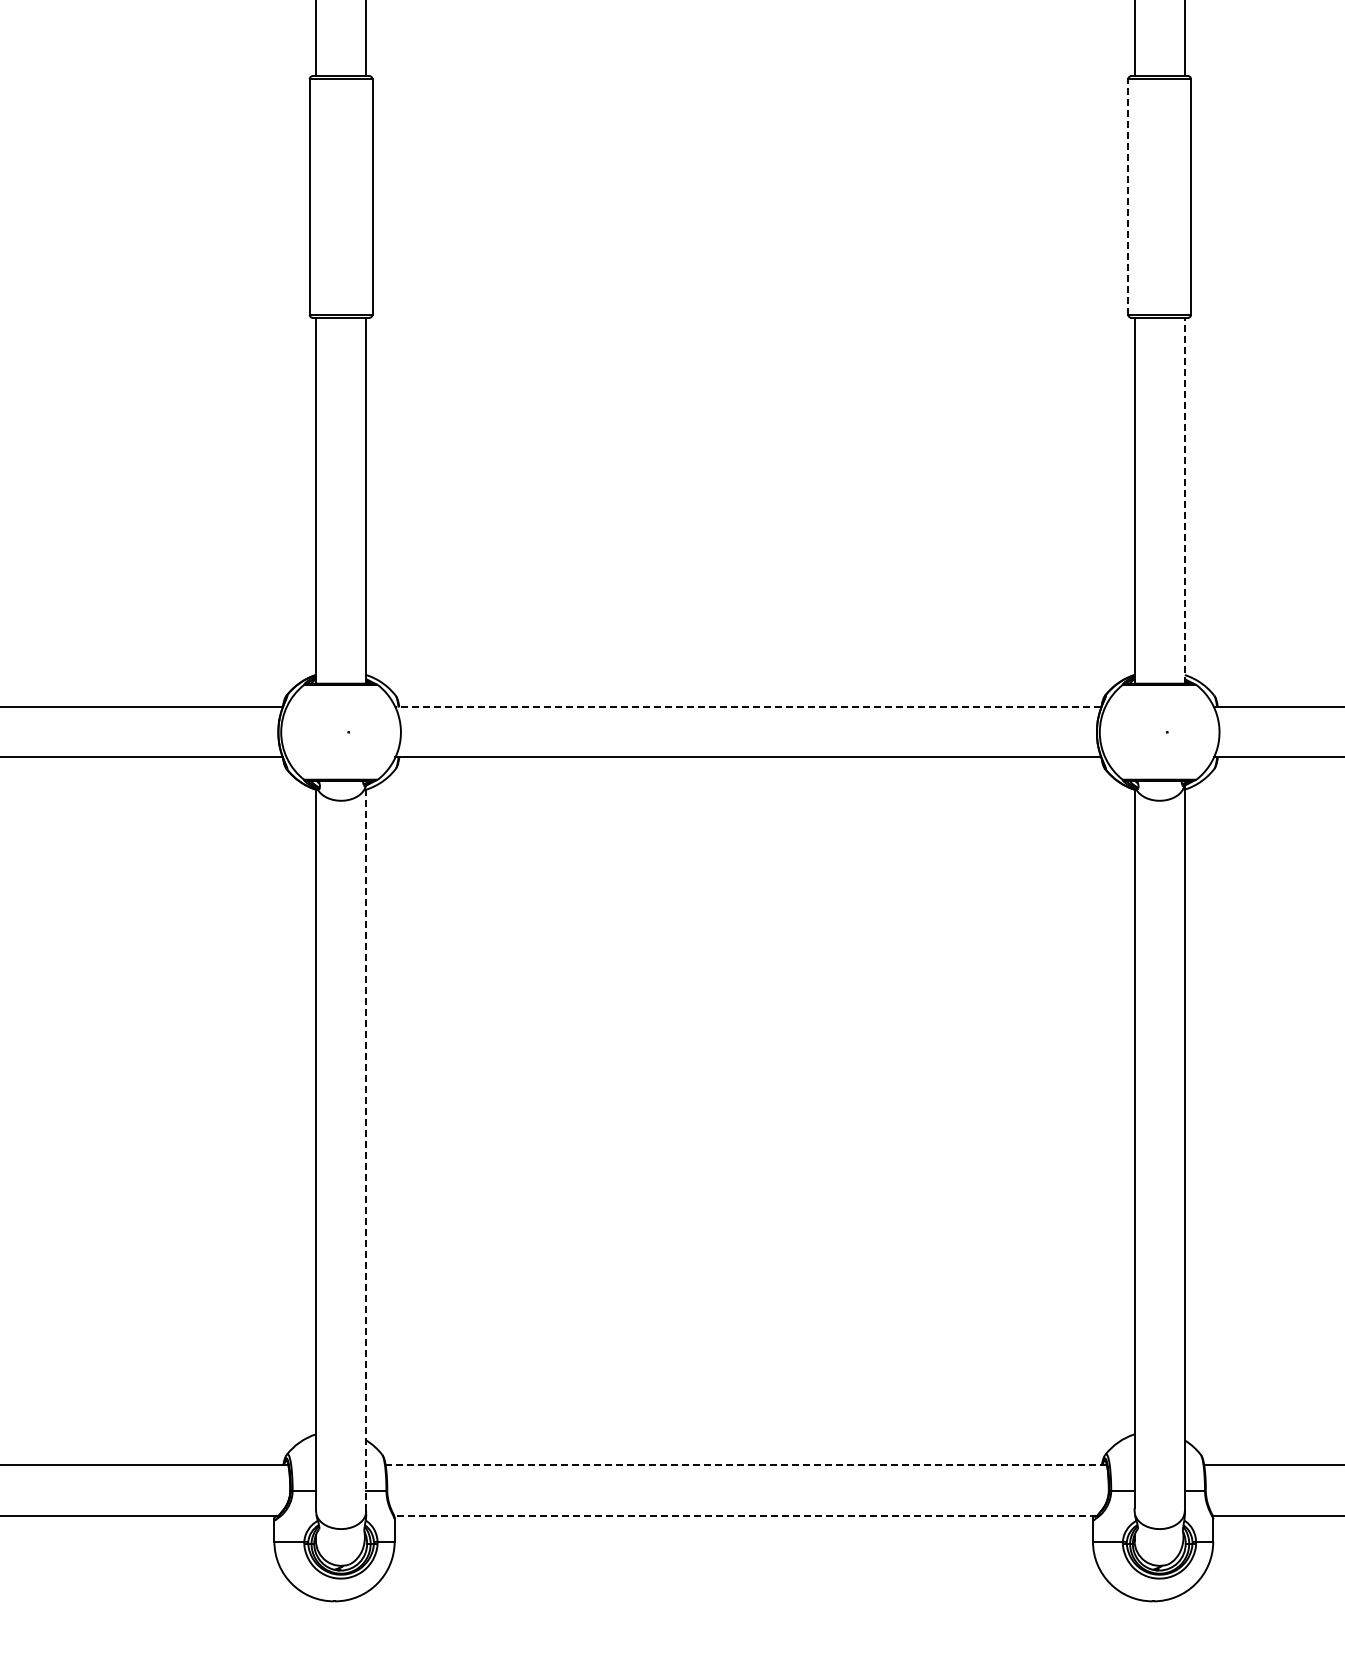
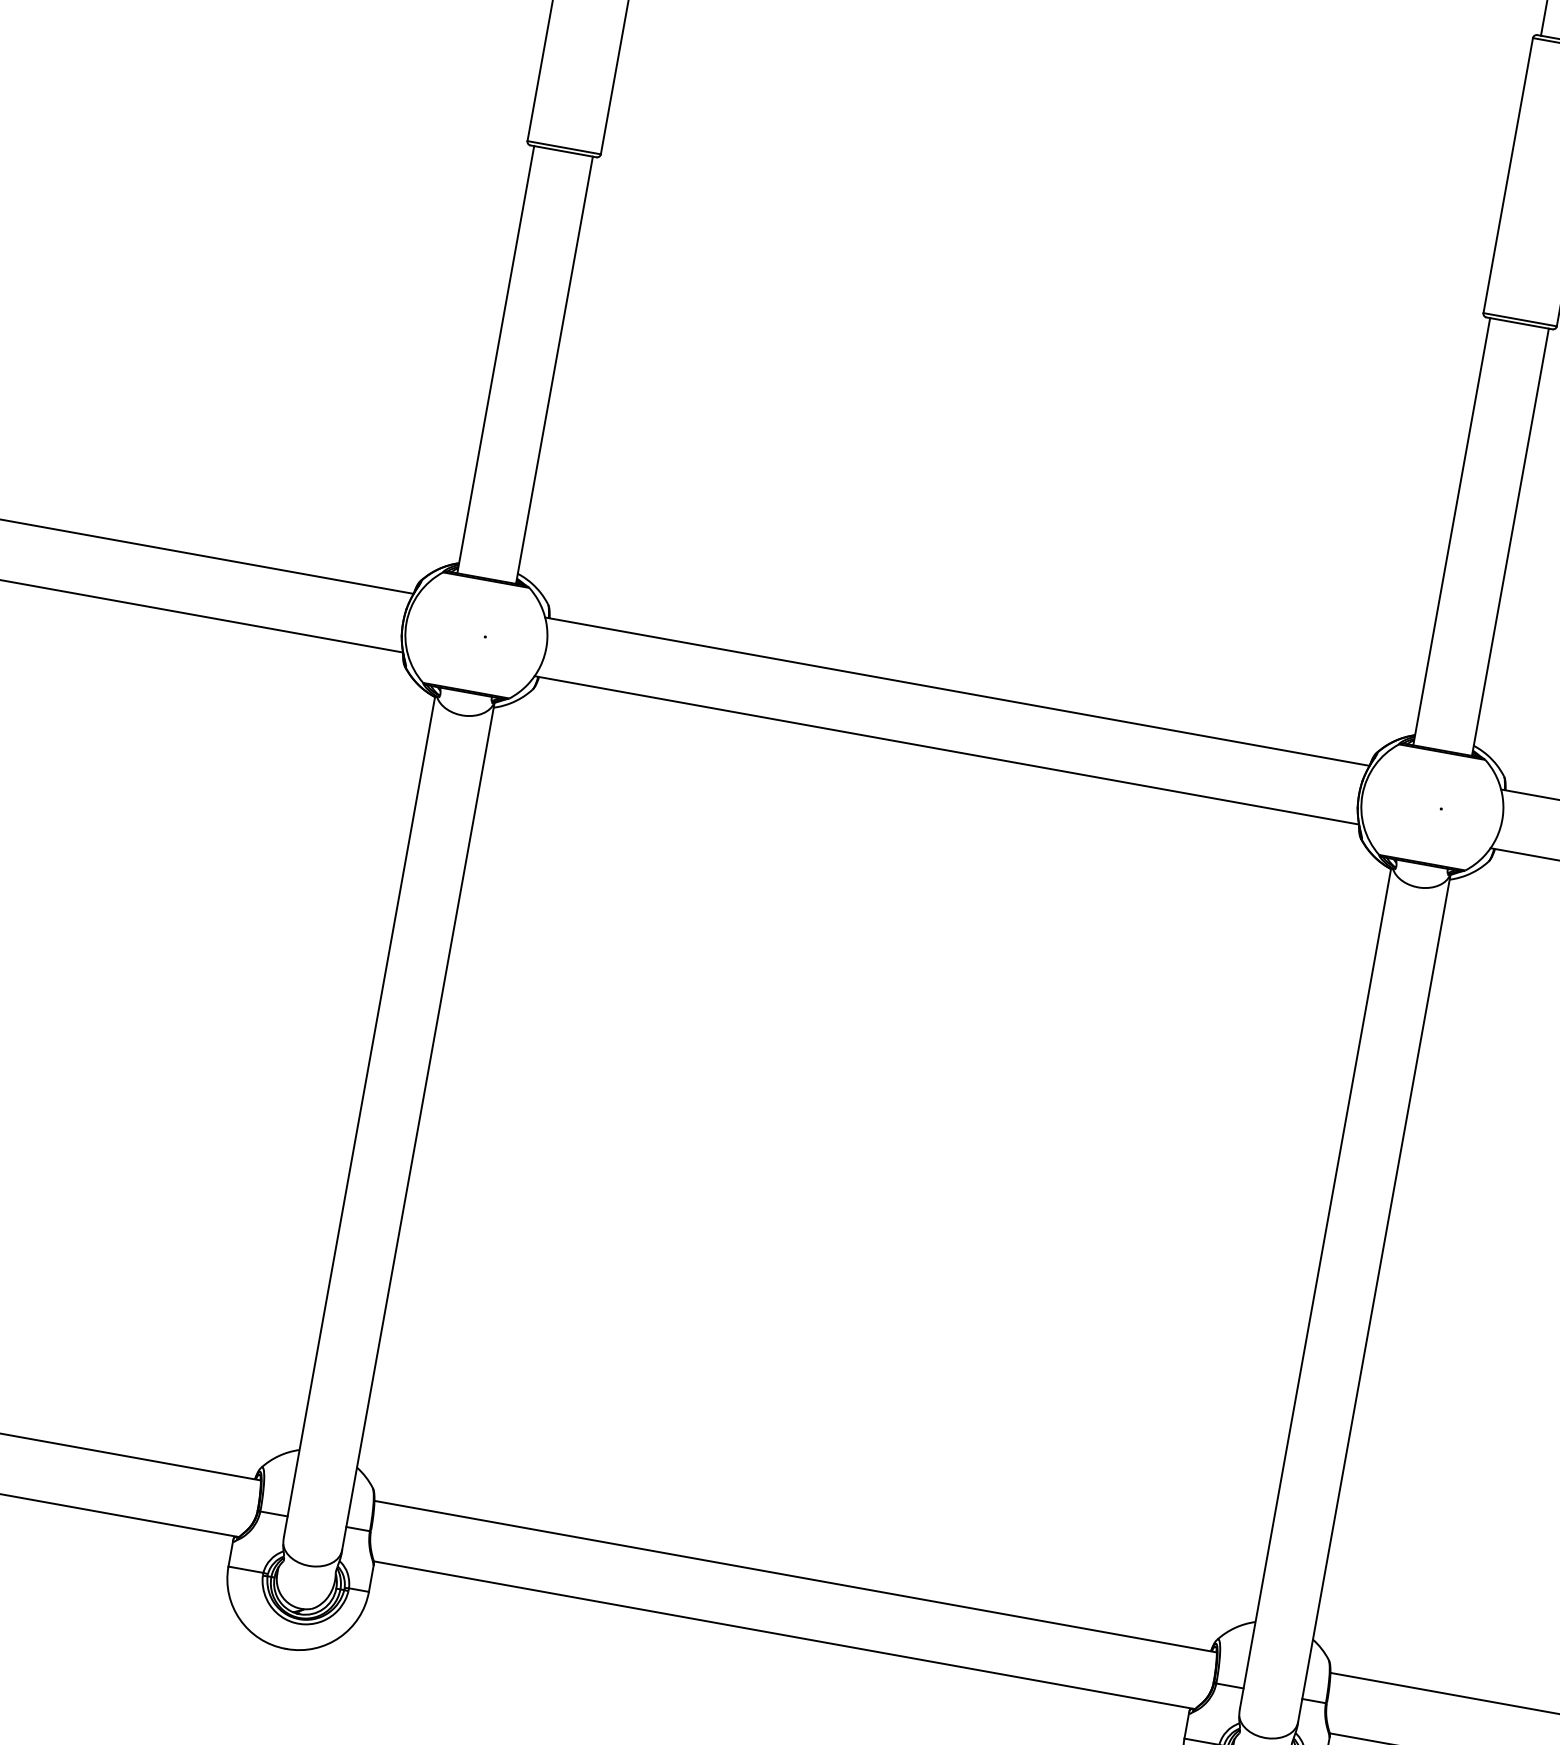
line: (1128, 196) -> (1508, 175), dashed -> solid
line: (1184, 500) -> (1510, 541), dashed -> solid
line: (748, 707) -> (957, 692), dashed -> solid
line: (366, 1148) -> (418, 1126), dashed -> solid
line: (746, 1465) -> (795, 1576), dashed -> solid
line: (745, 1515) -> (784, 1635), dashed -> solid

